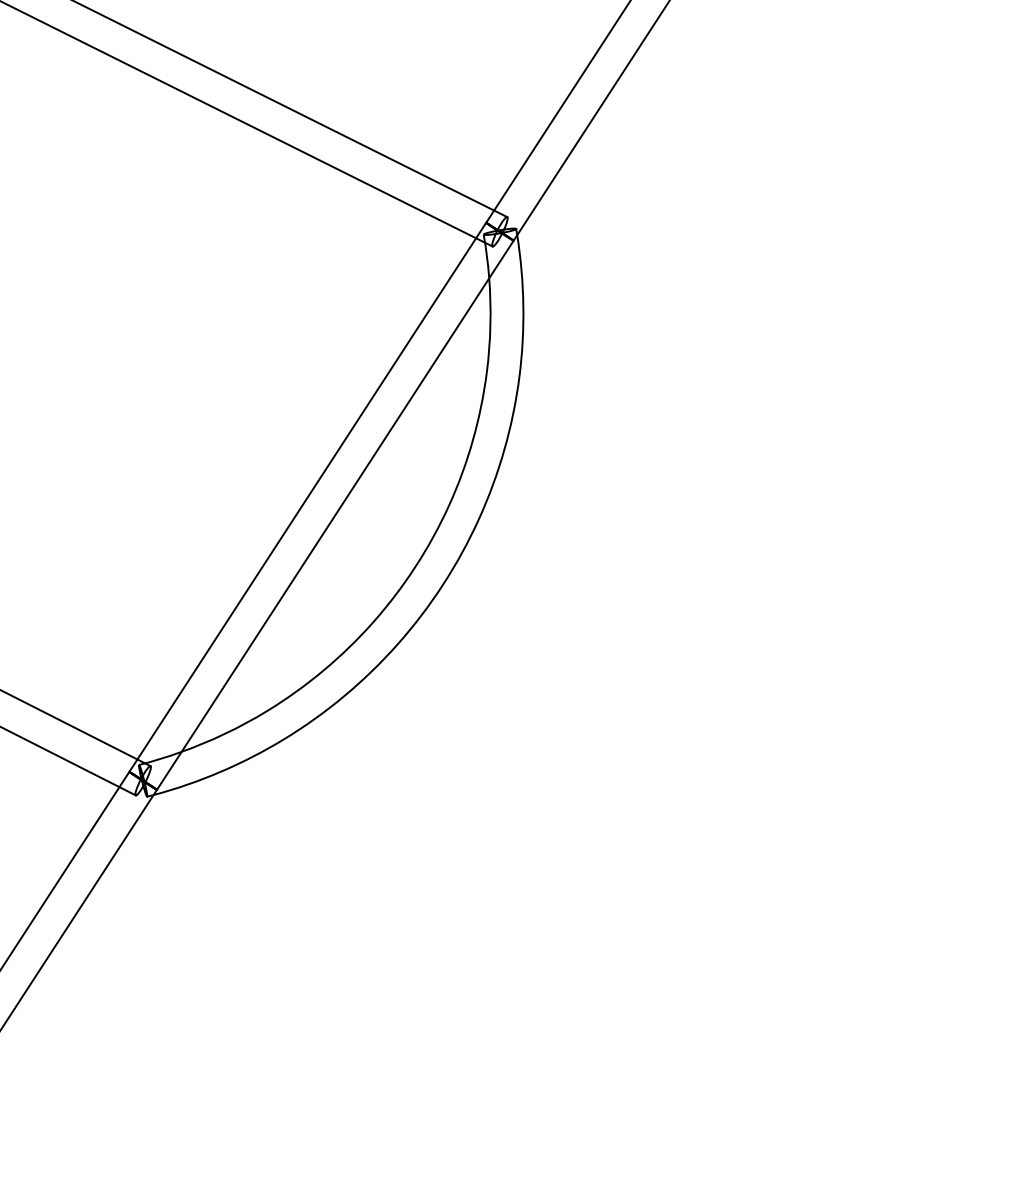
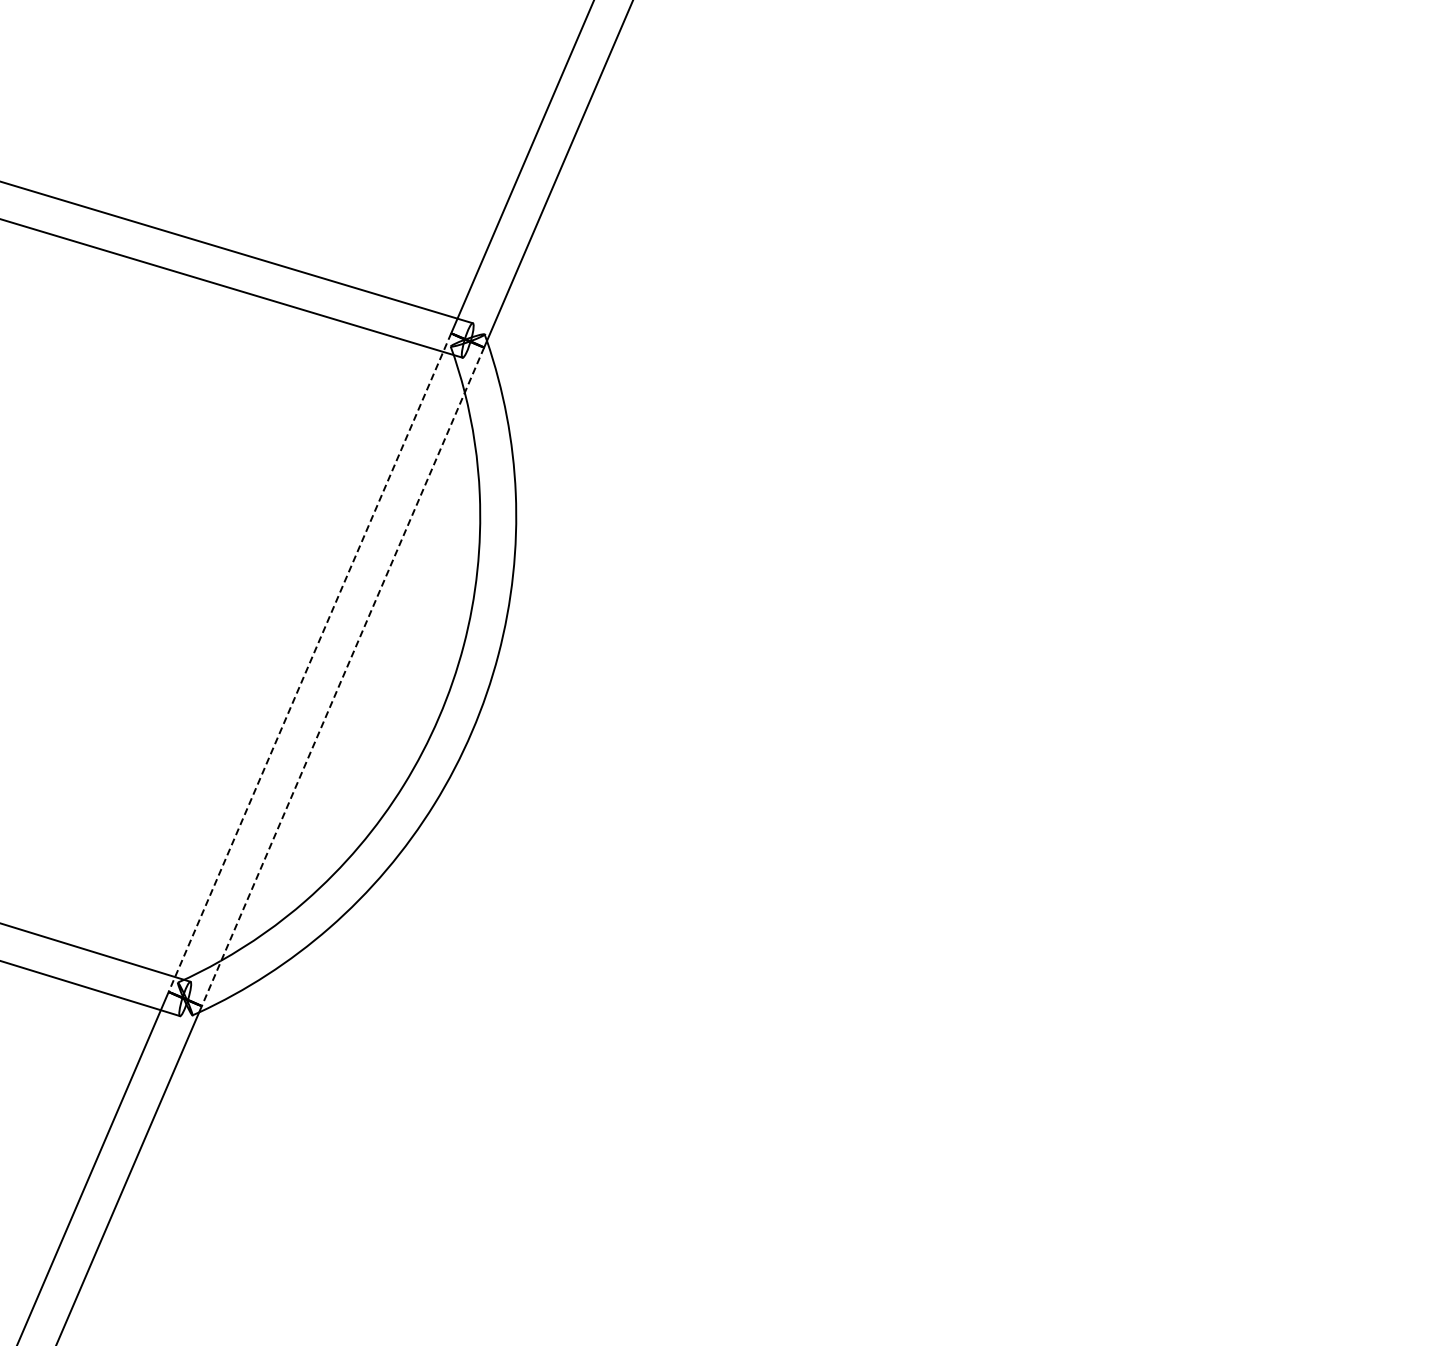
line: (307, 498) -> (309, 663), solid -> dashed
line: (334, 515) -> (342, 677), solid -> dashed

